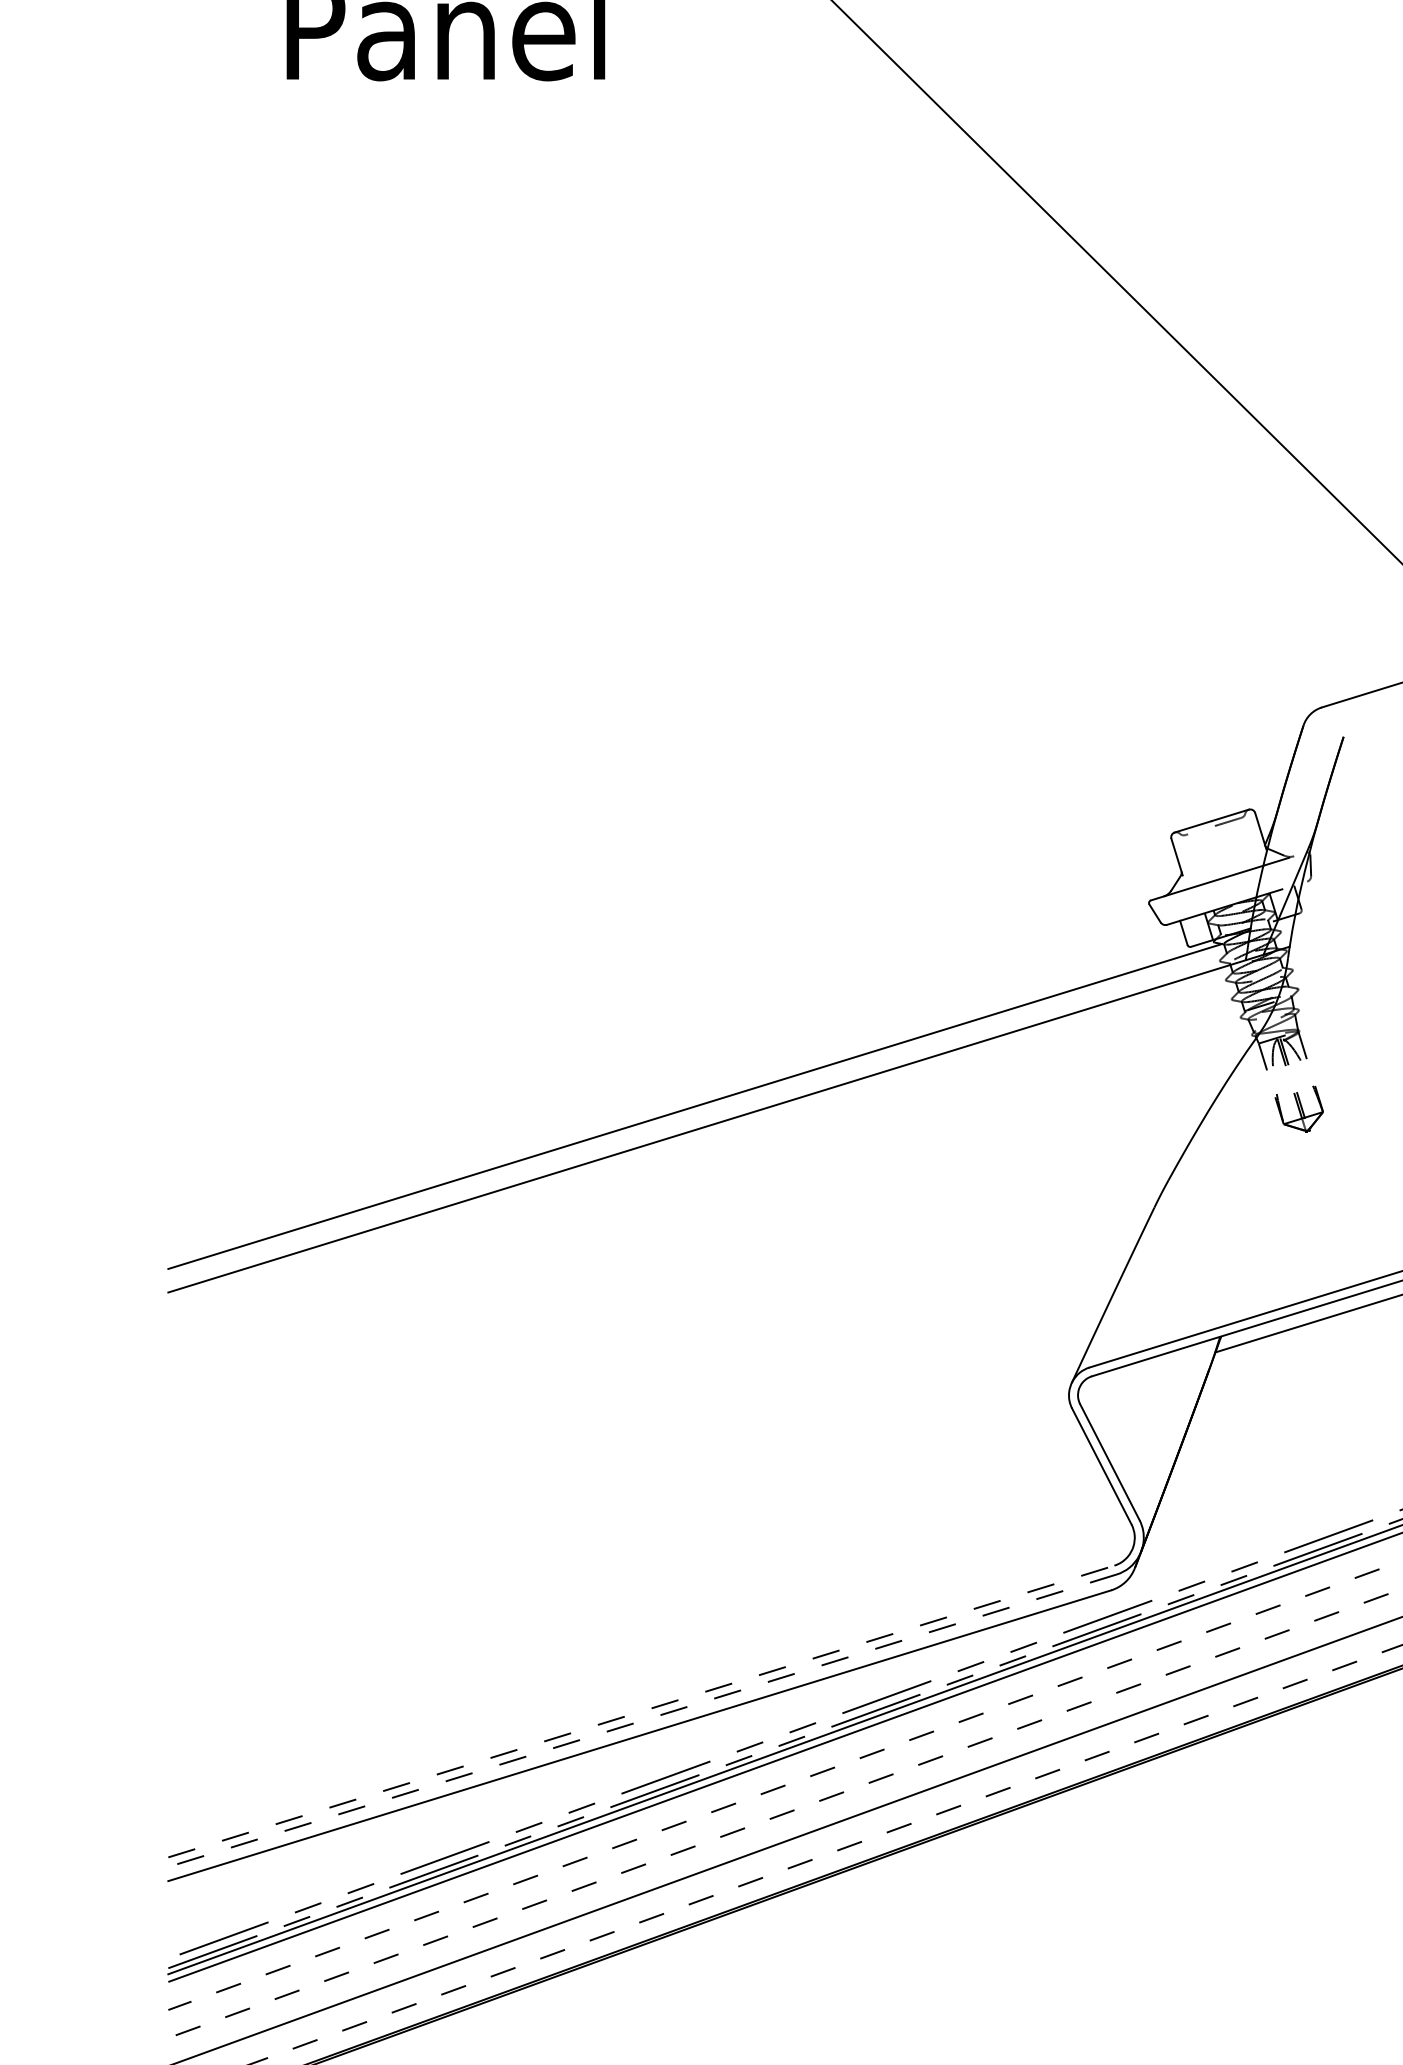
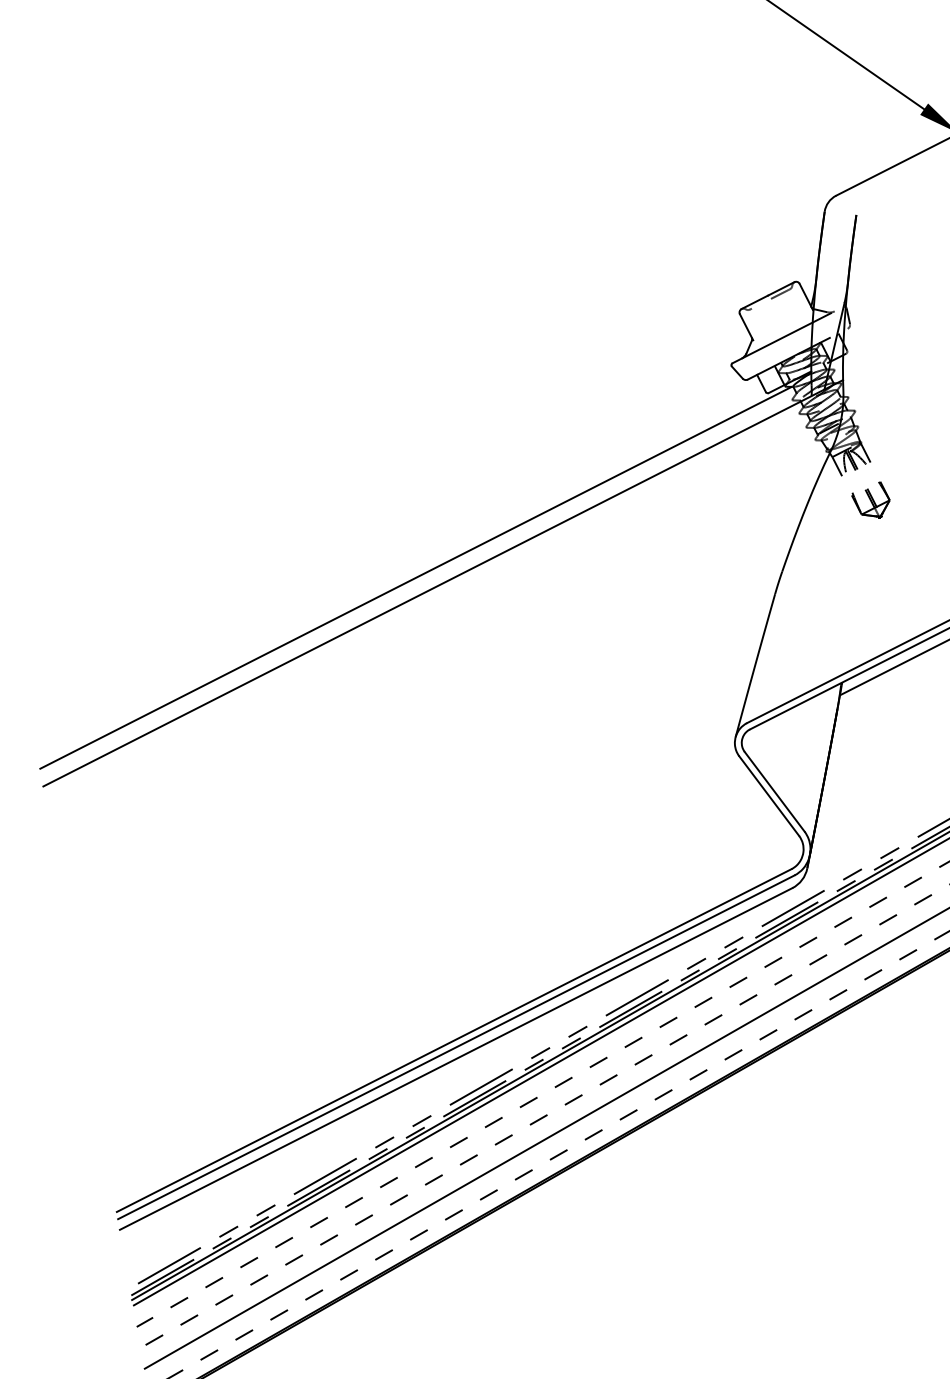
line: (641, 1711) -> (454, 1040), dashed -> solid
line: (642, 1720) -> (456, 1047), dashed -> solid

